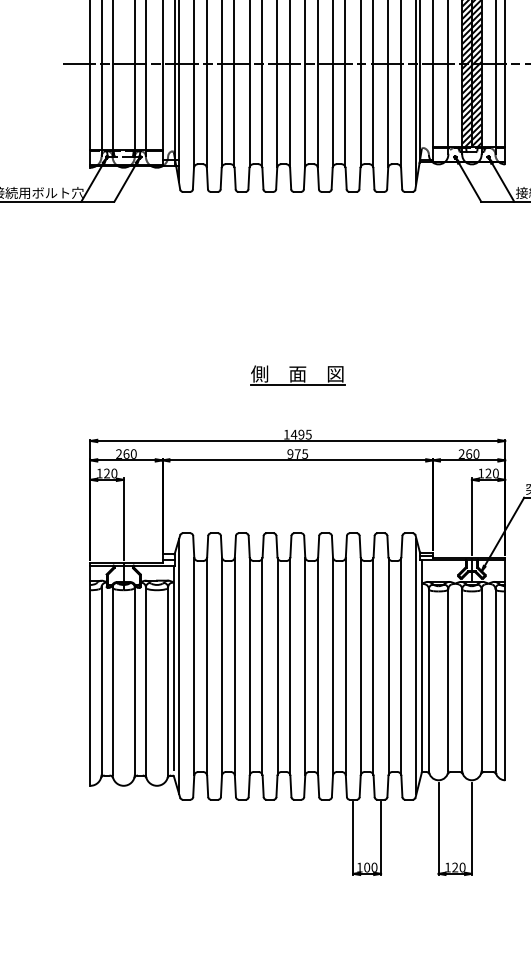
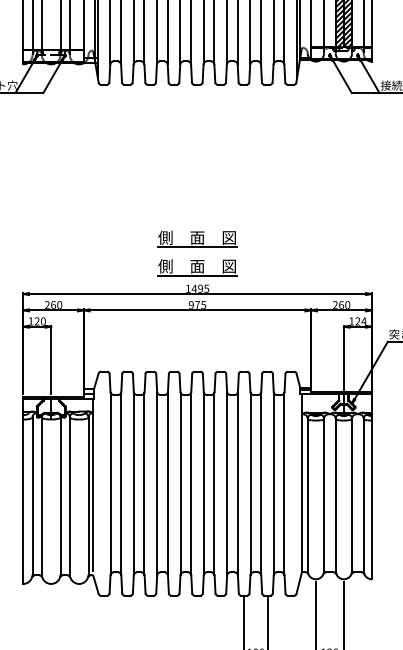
part: (297, 409) -> (197, 267), added
text: (495, 473) -> (363, 321), 120 -> 124
line: (179, 666) -> (98, 483), removed
line: (416, 666) -> (297, 483), removed

